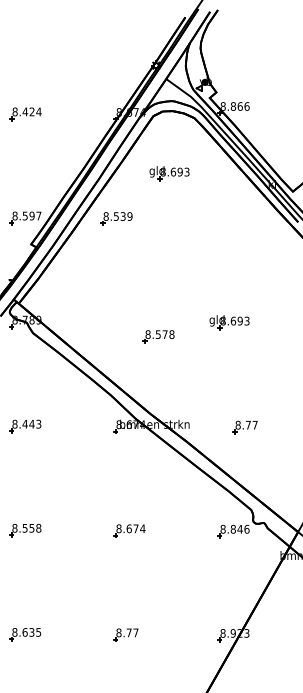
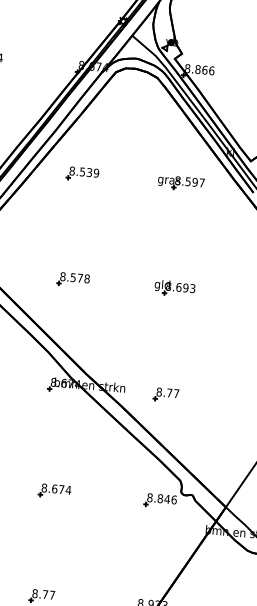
part: (169, 173) -> (127, 131), removed
part: (116, 218) -> (82, 174), moved
part: (226, 219) -> (180, 183), added
part: (158, 336) -> (73, 279), moved
part: (244, 427) -> (165, 395), moved

